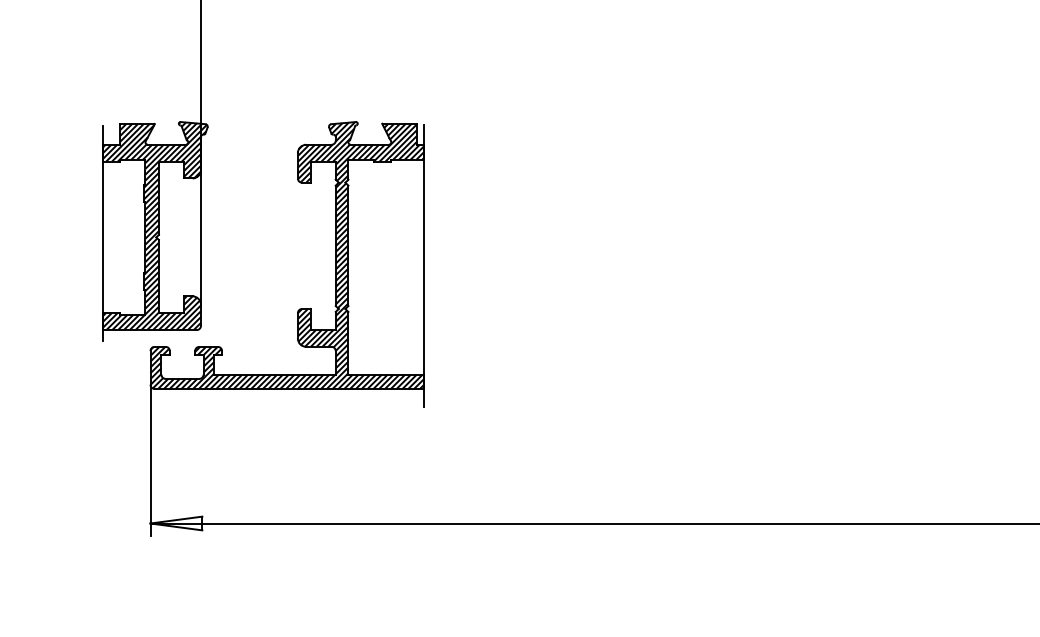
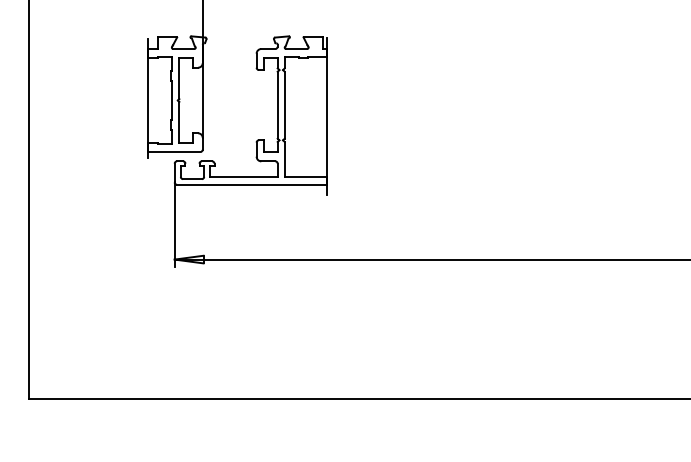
hatch: (155, 226) -> (177, 94), removed
hatch: (286, 255) -> (250, 110), removed

